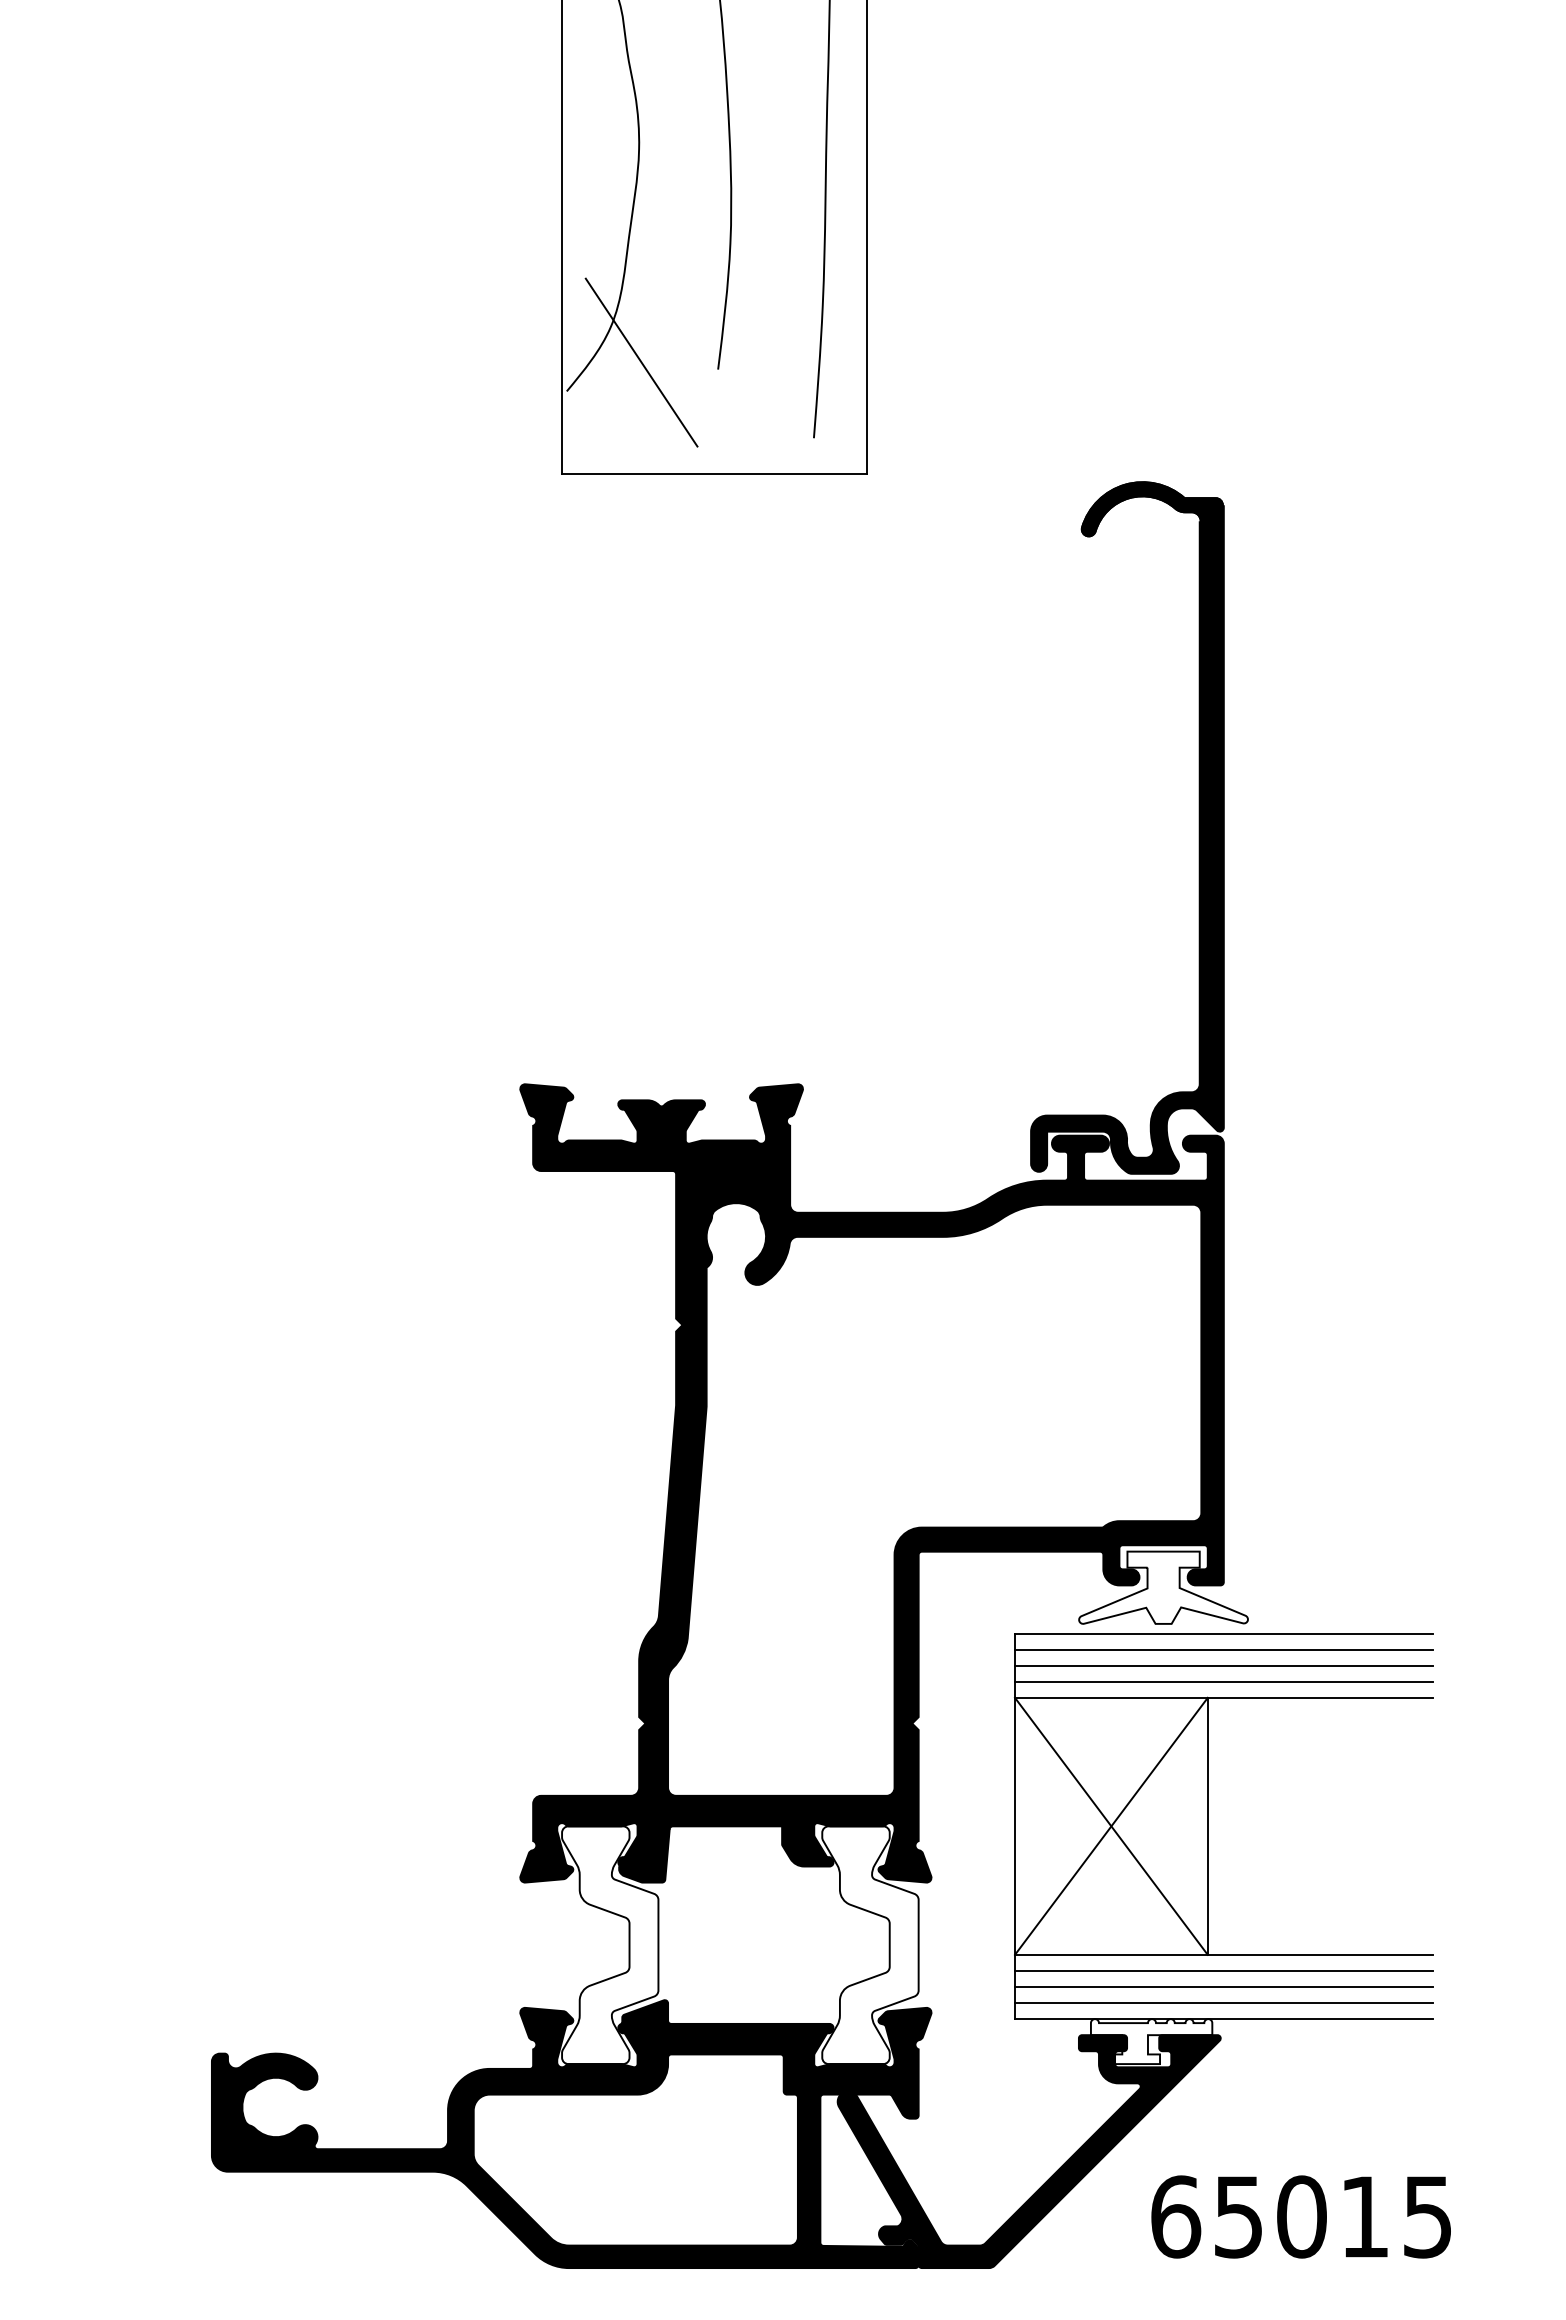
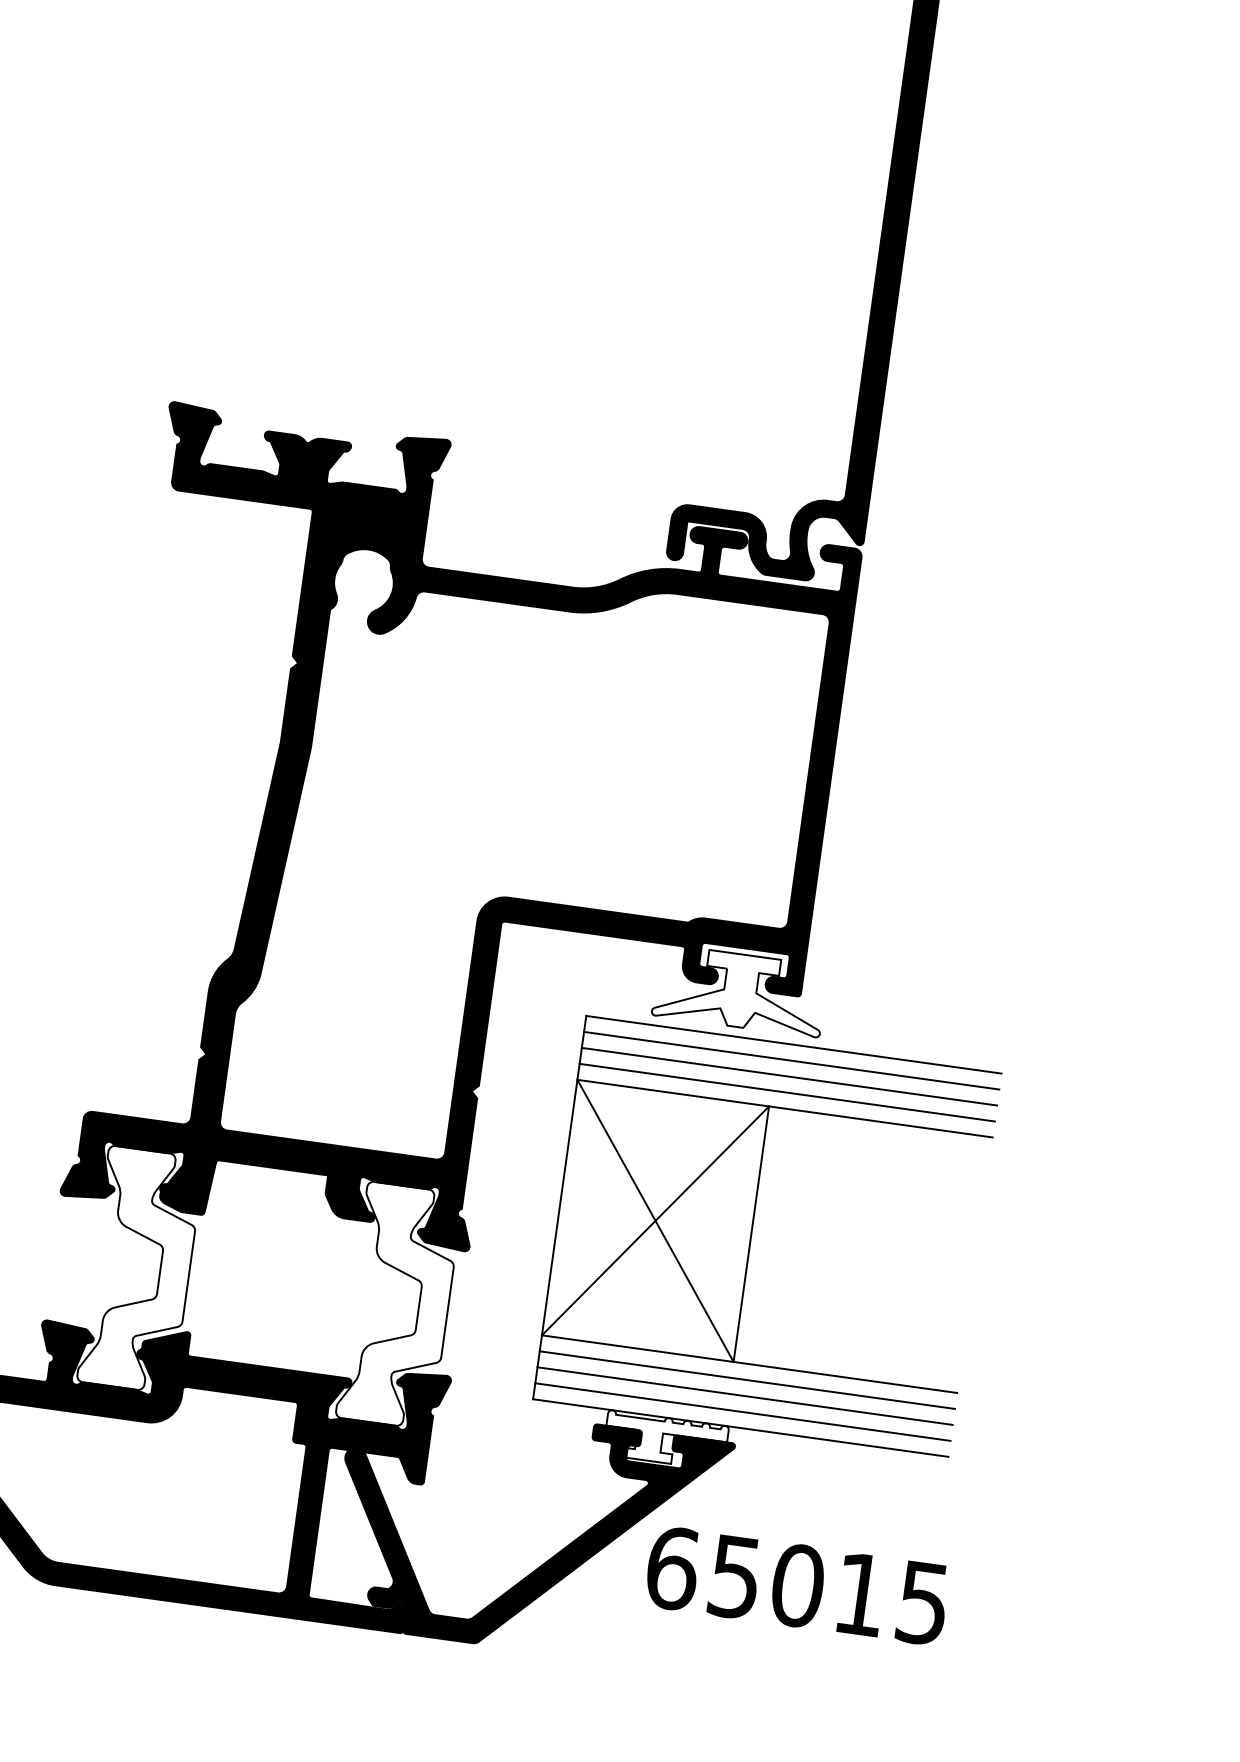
text: (1300, 2216) -> (796, 1585), moved

